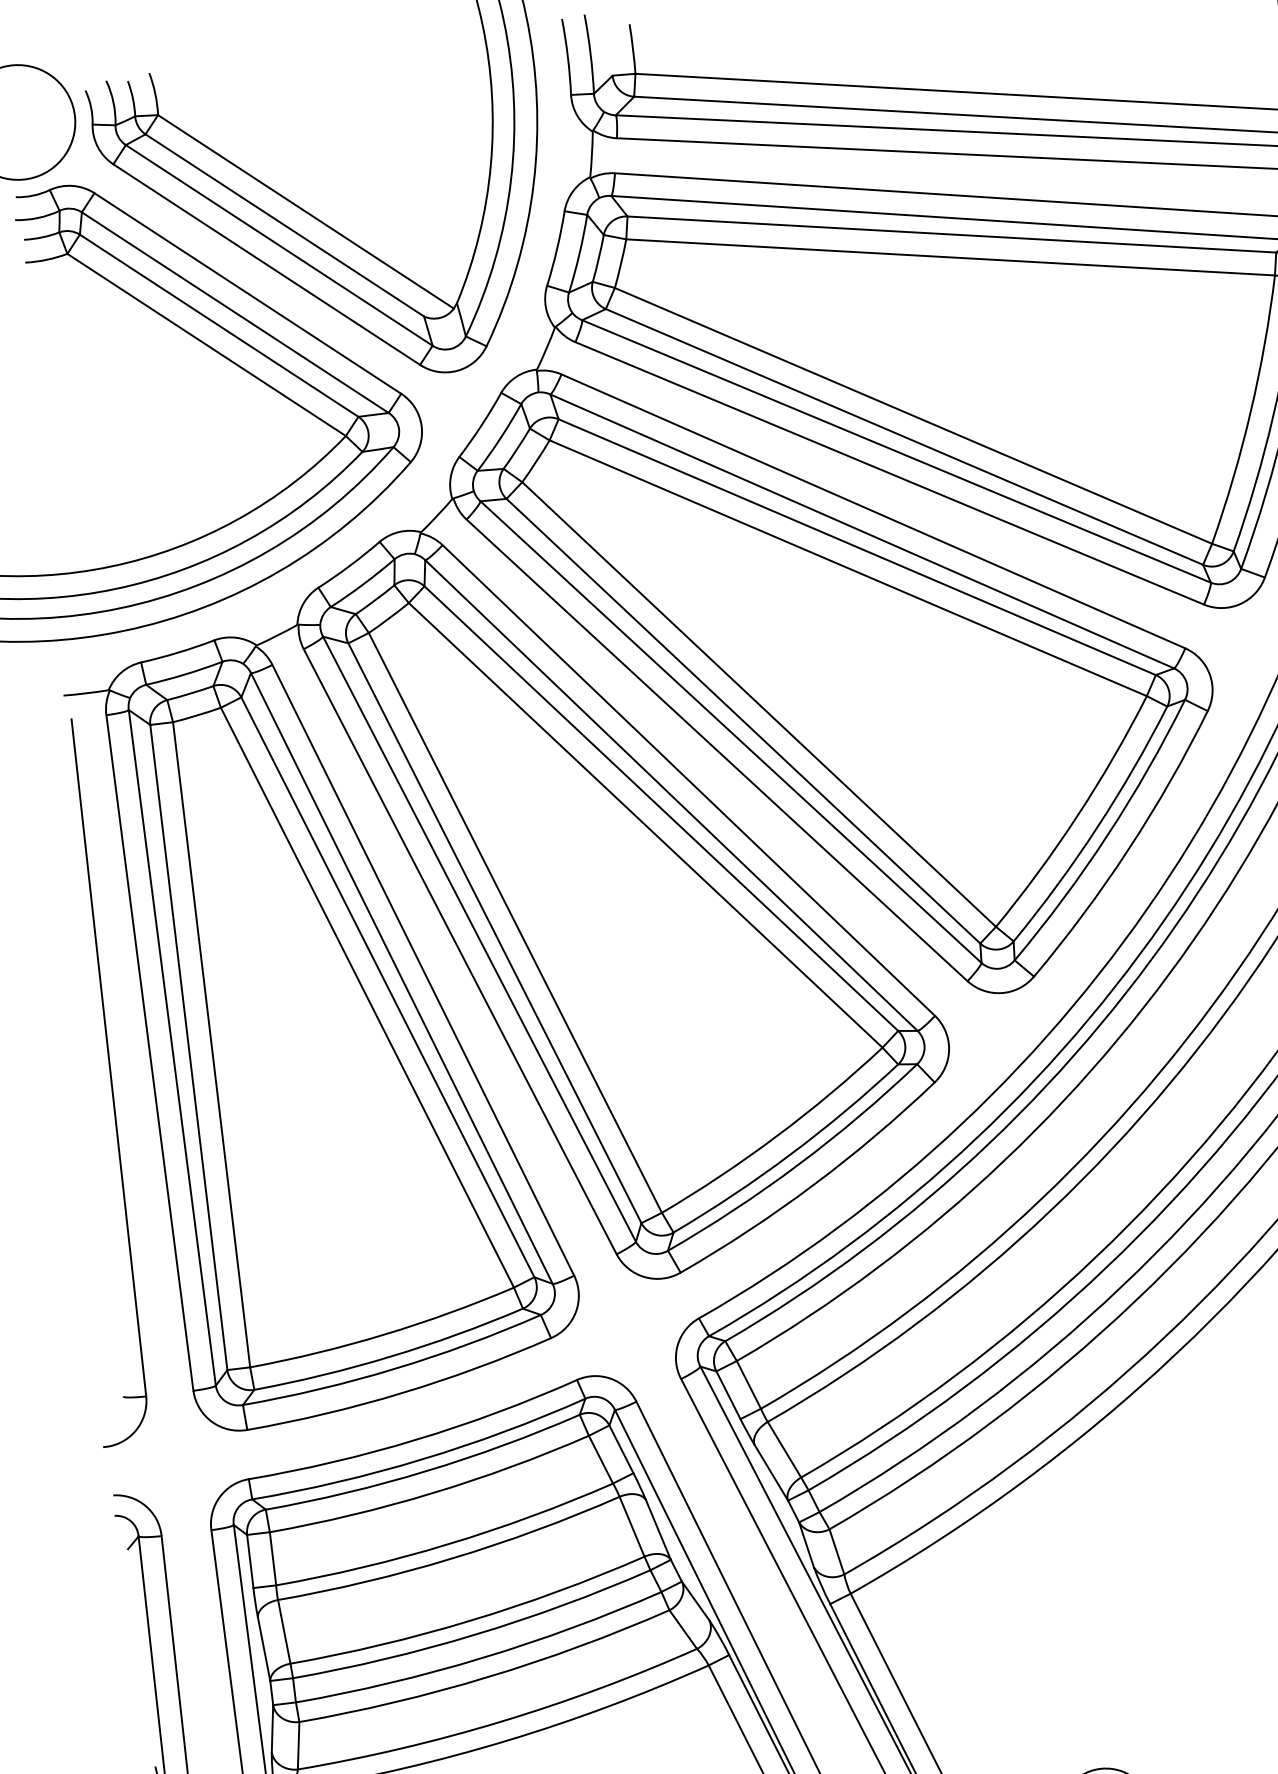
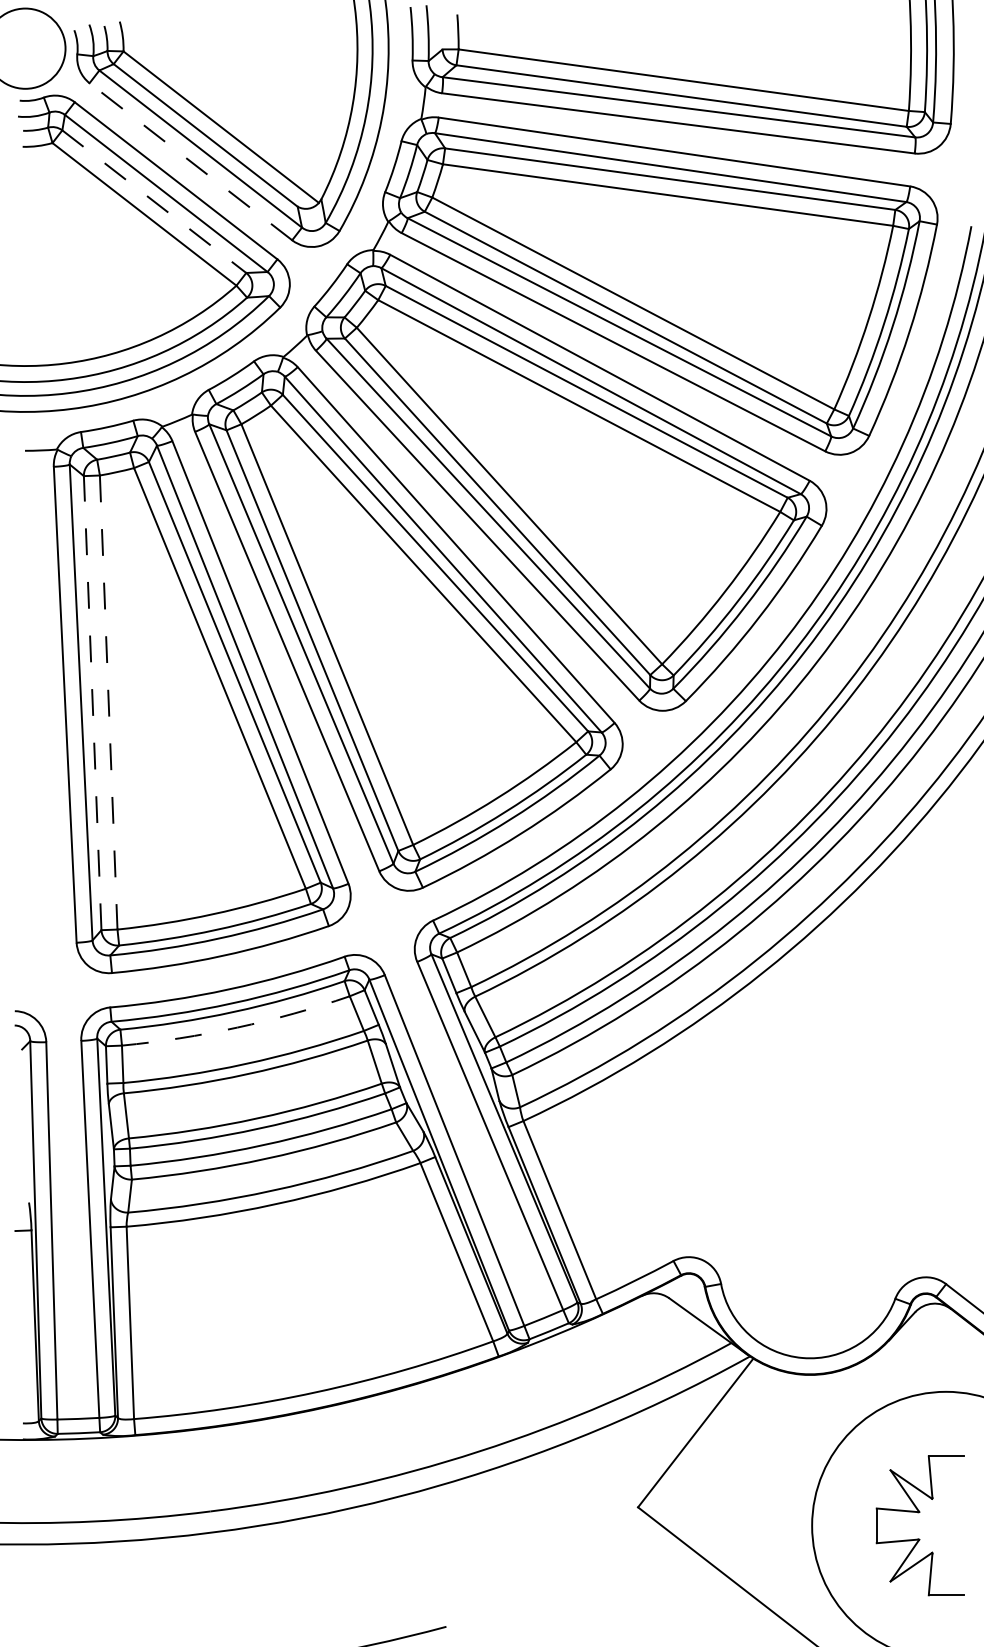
line: (266, 264) -> (190, 161), solid -> dashed
line: (219, 326) -> (154, 202), solid -> dashed
line: (188, 1046) -> (92, 702), solid -> dashed
line: (211, 1046) -> (108, 703), solid -> dashed
part: (109, 1080) -> (35, 721), removed
arc: (432, 1493) -> (237, 1027), solid -> dashed

